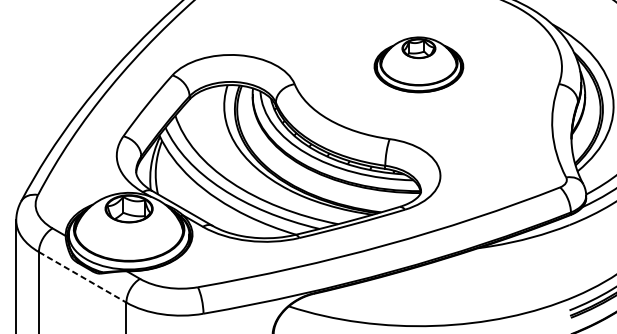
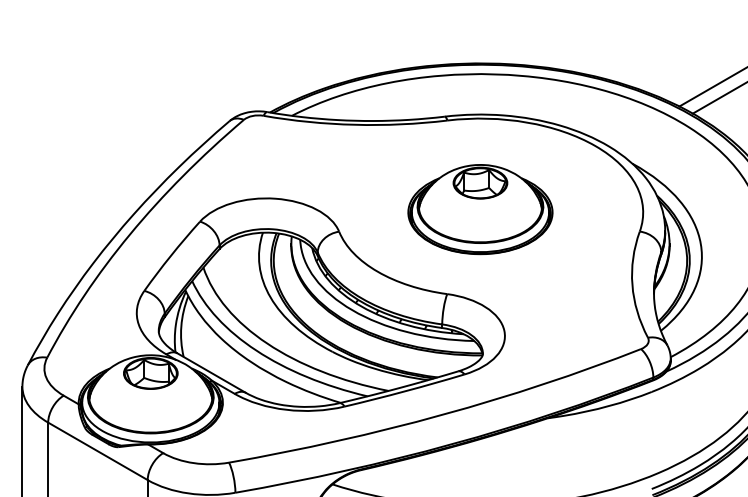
part: (418, 64) -> (480, 209), size x1.43
line: (83, 277) -> (98, 451), dashed -> solid

